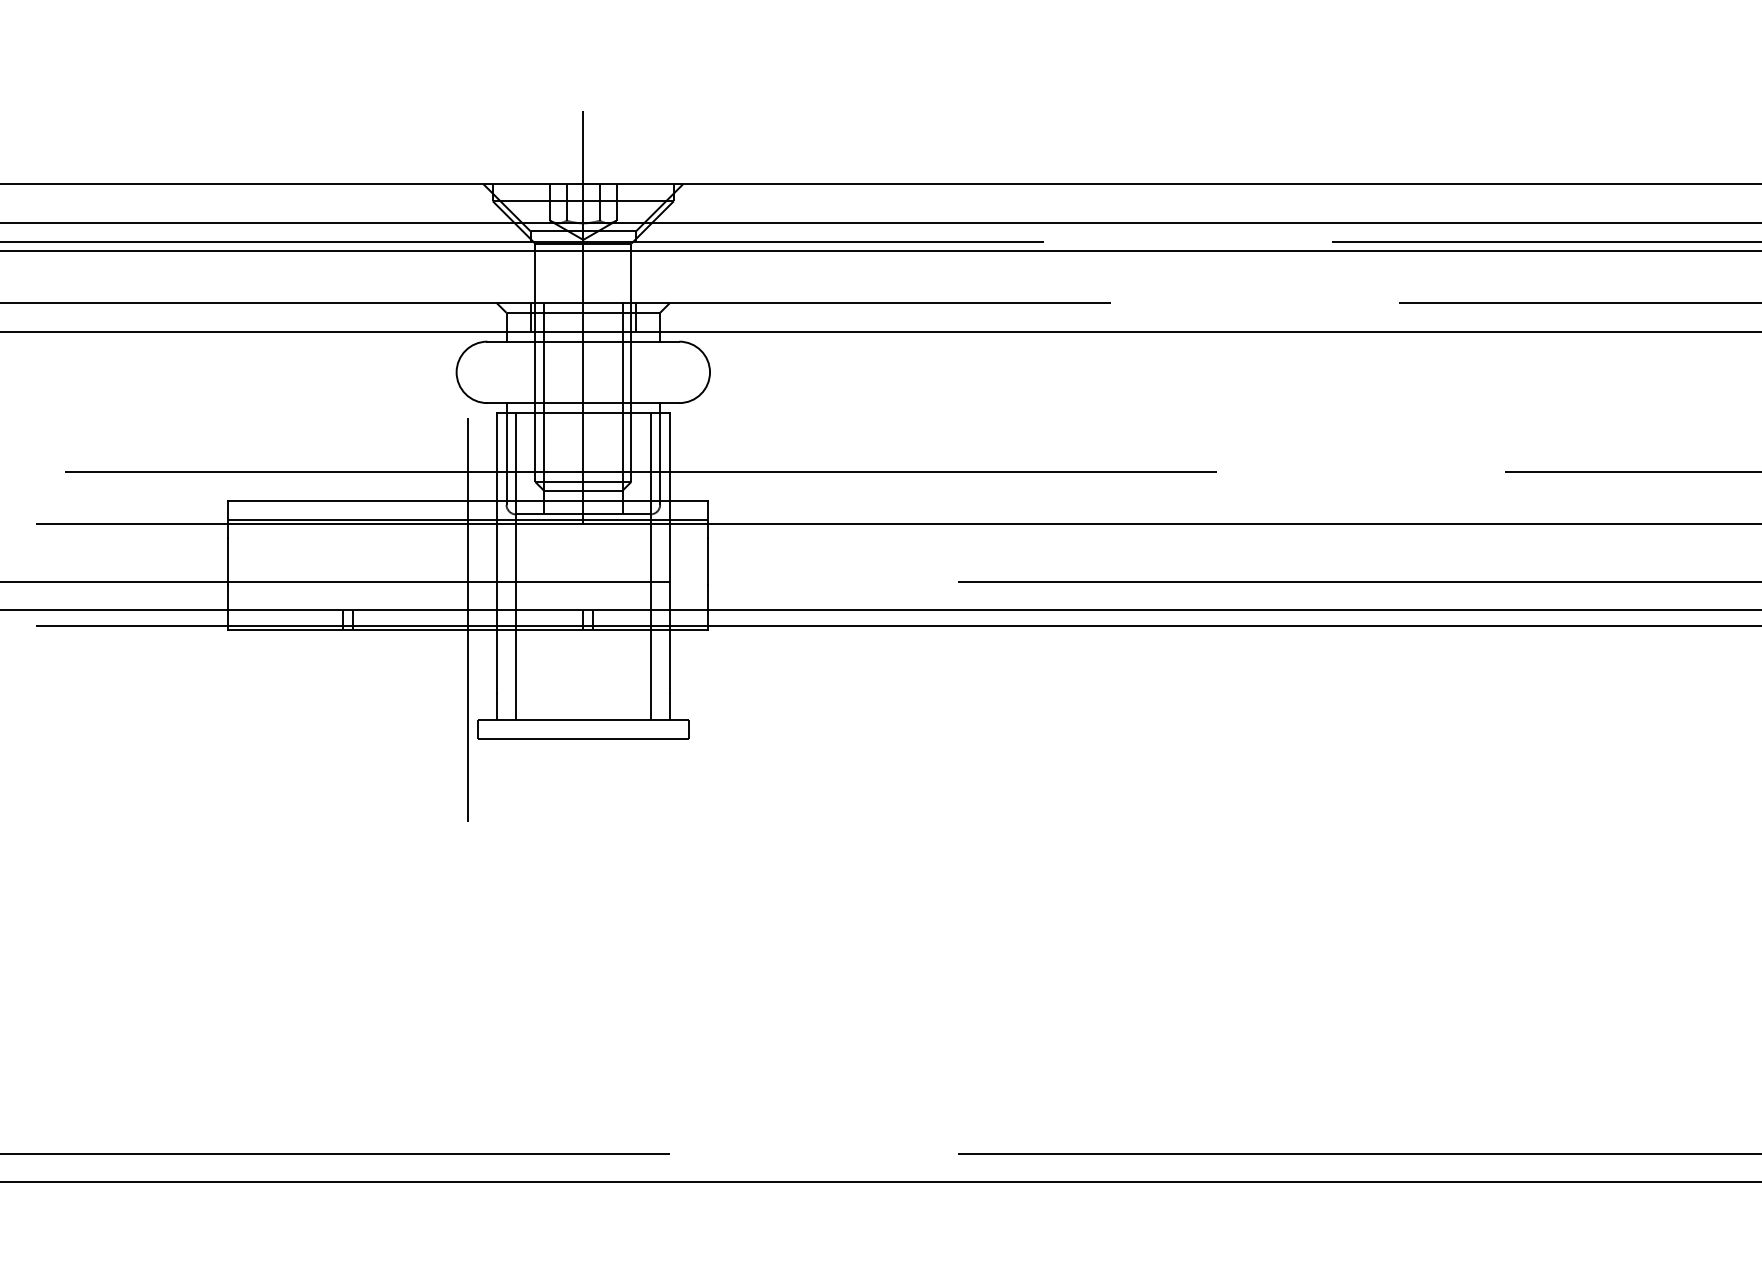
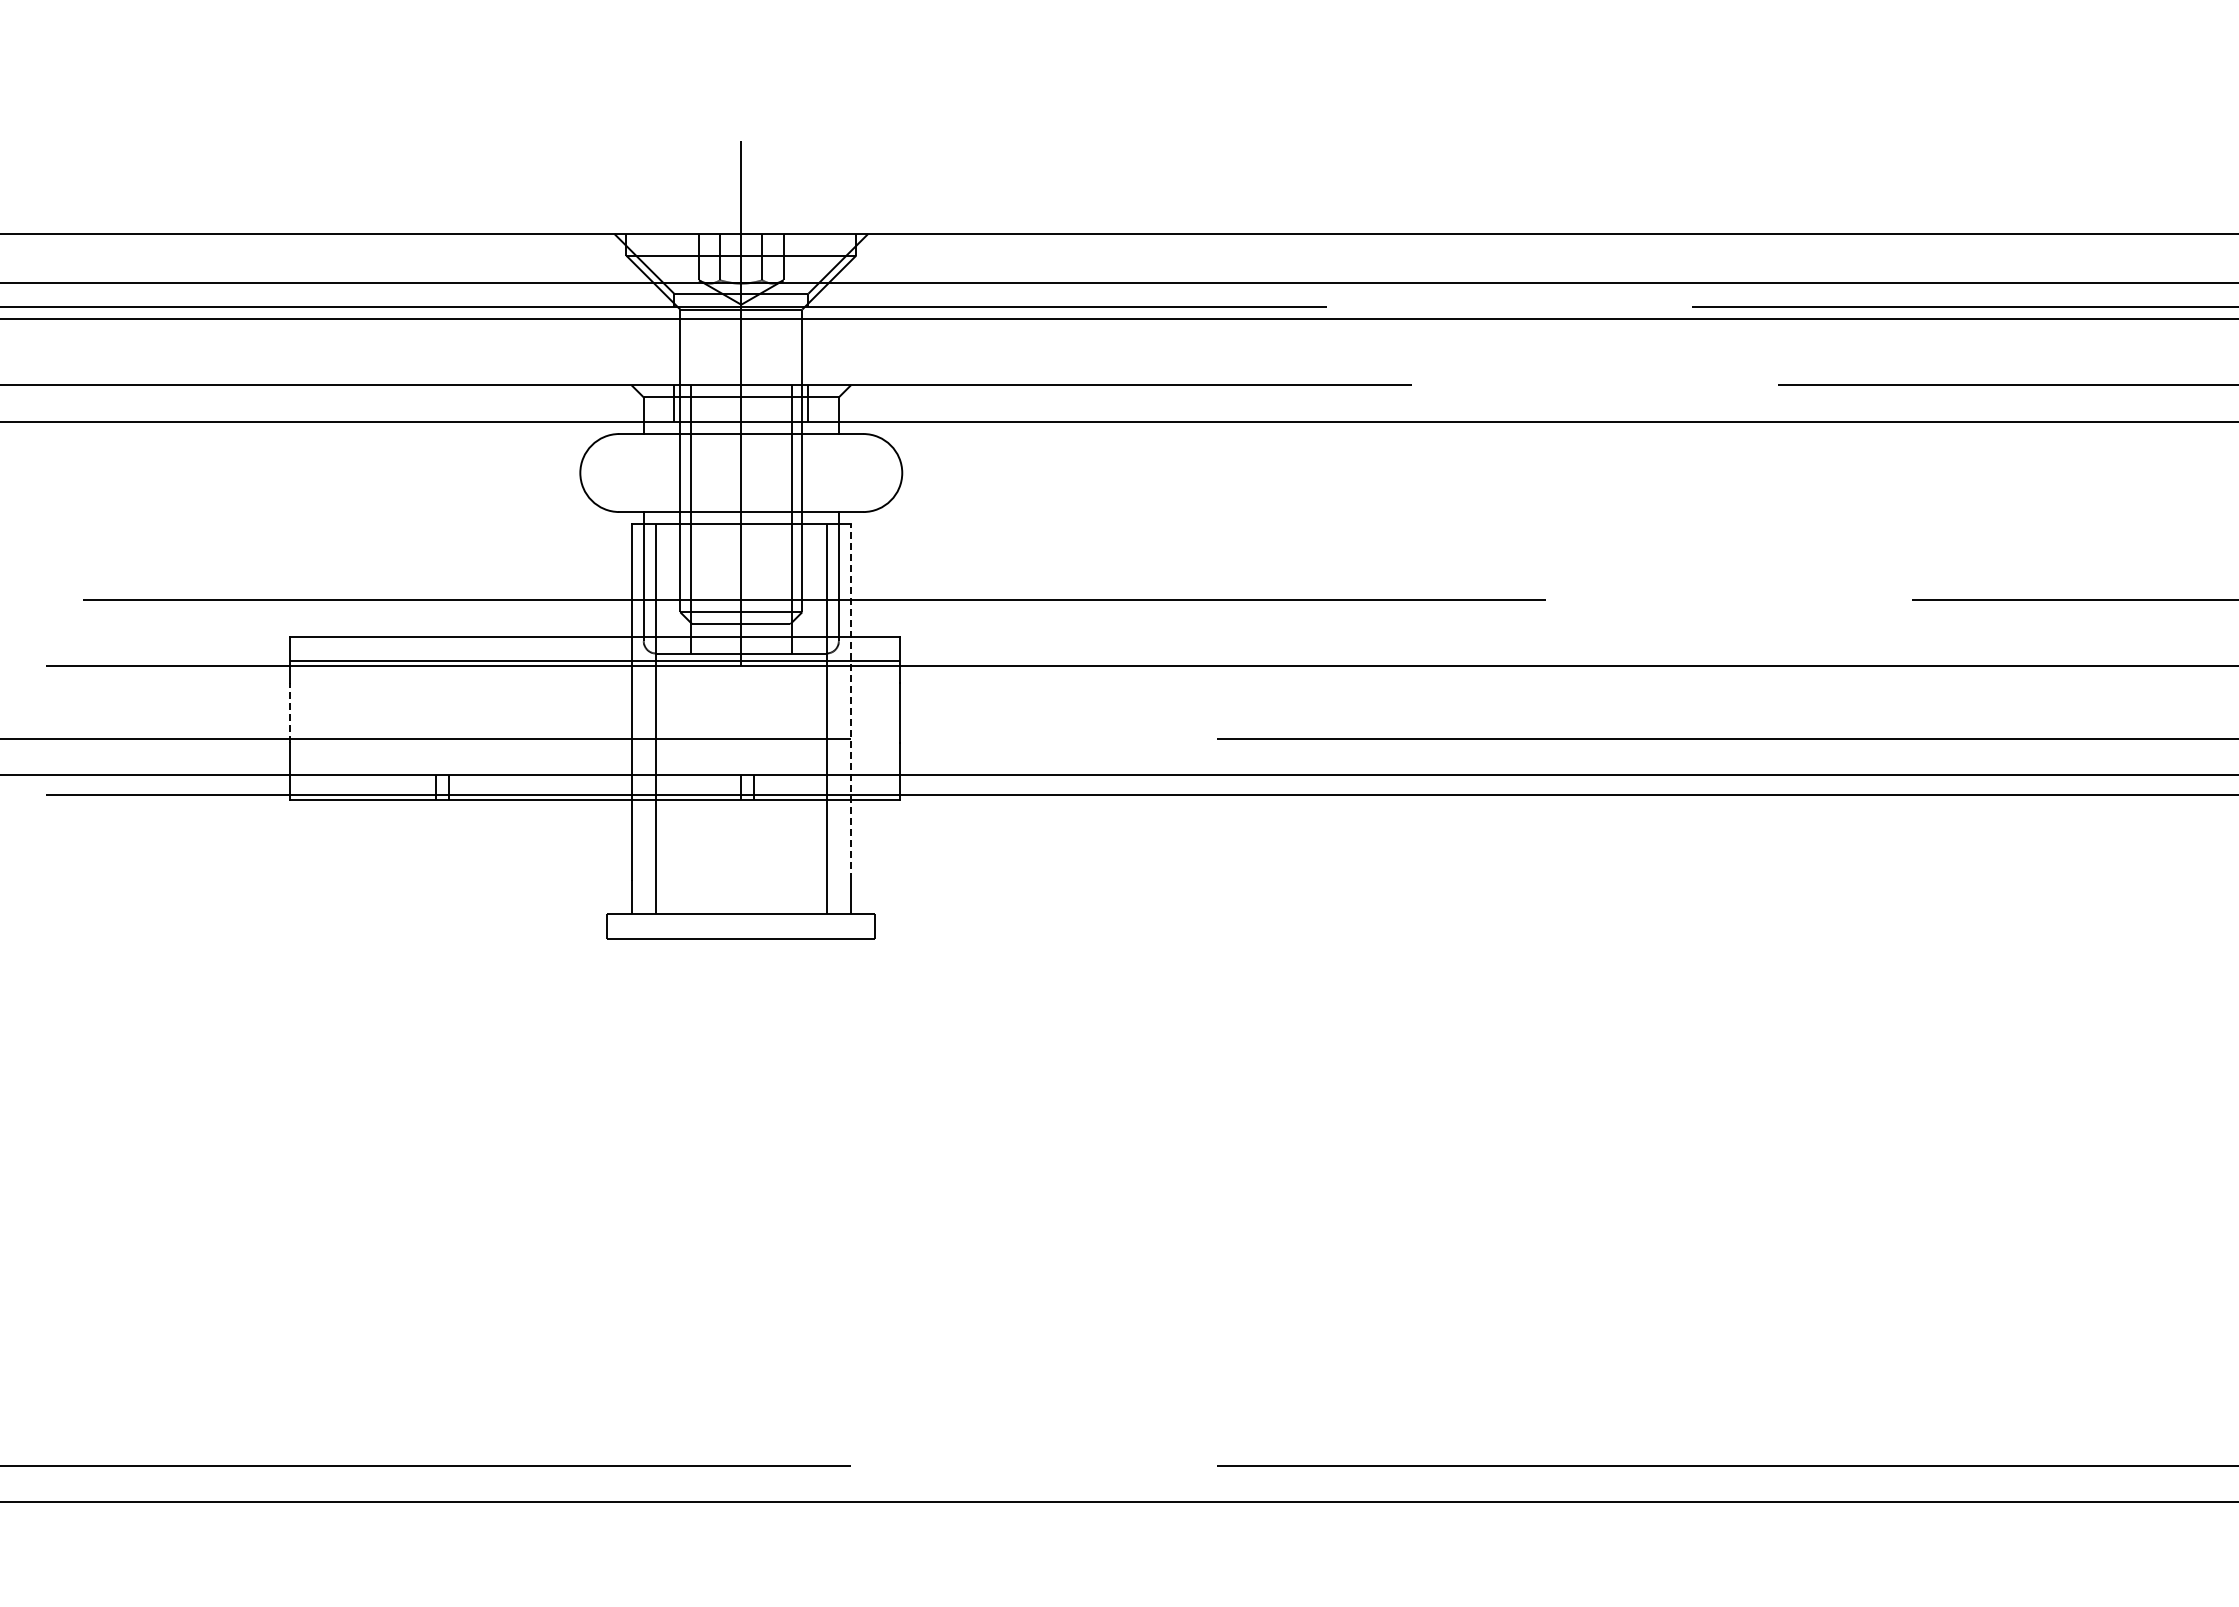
line: (670, 552) -> (851, 701), solid -> dashed
line: (228, 560) -> (290, 712), solid -> dashed
line: (467, 619) -> (594, 787), removed

